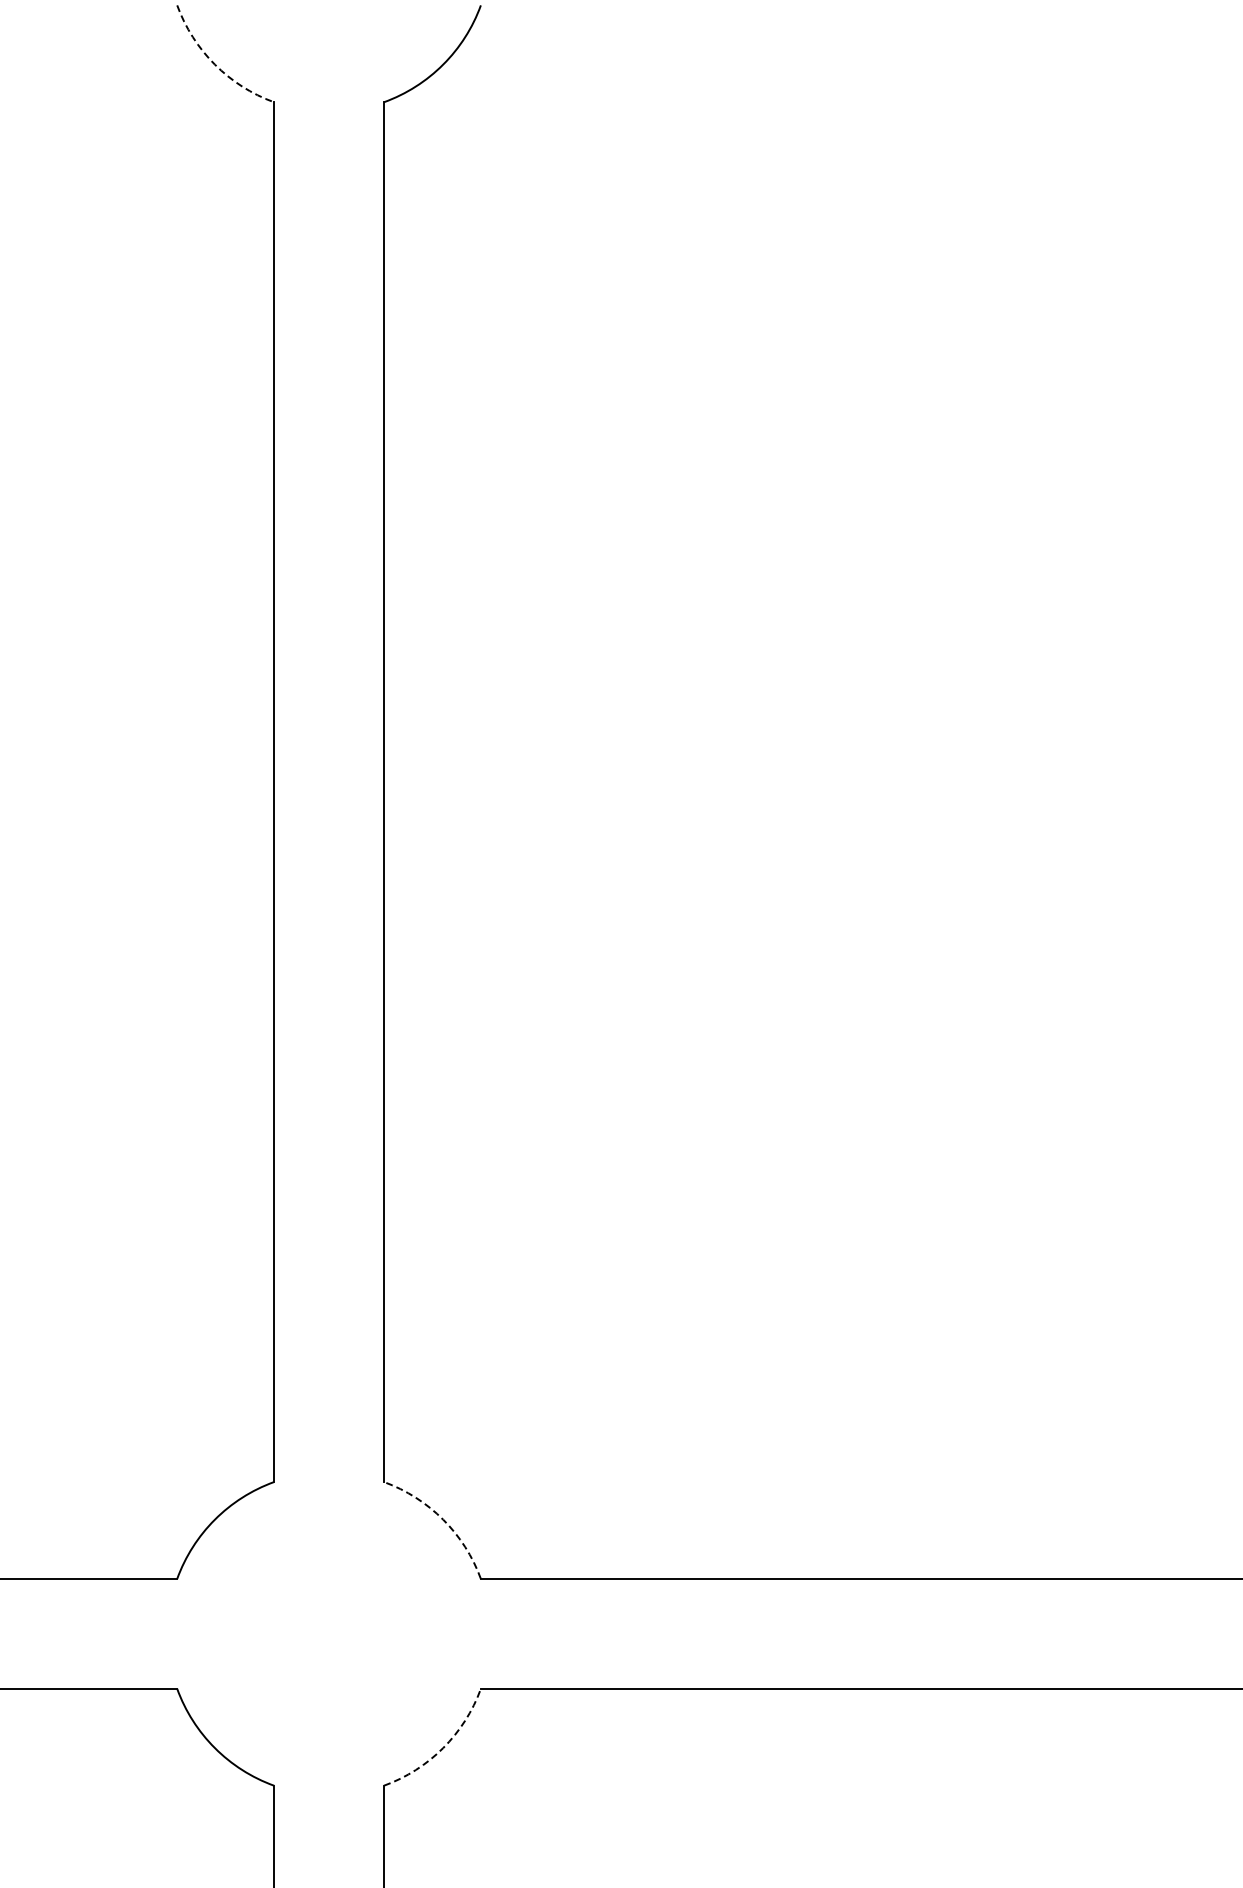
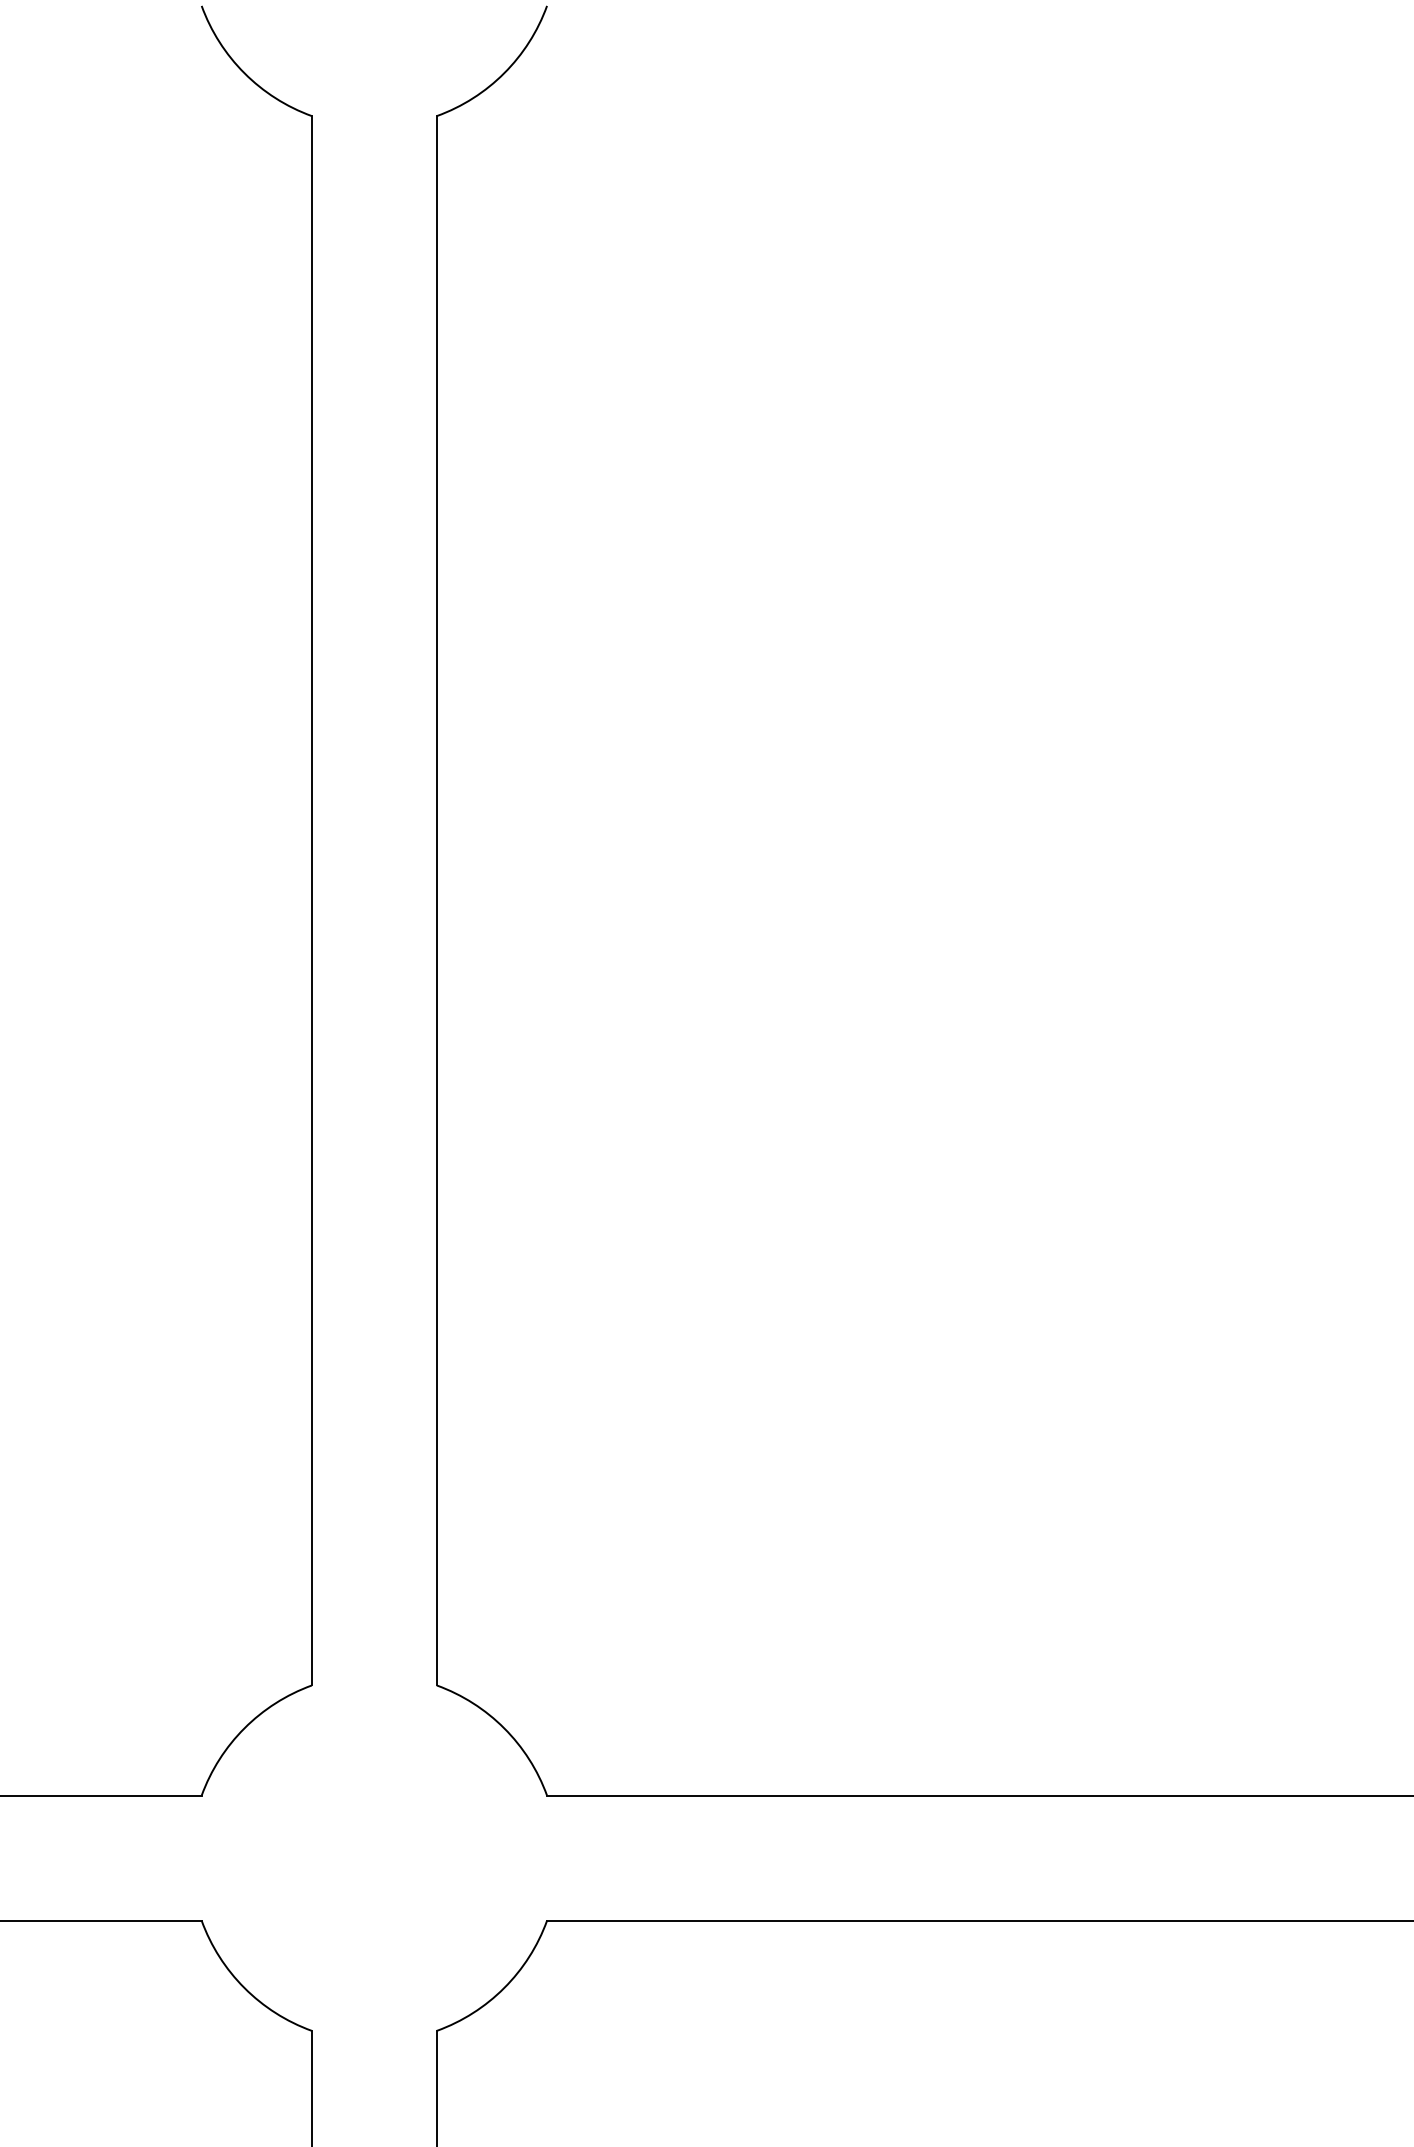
arc: (214, 64) -> (244, 73), dashed -> solid
arc: (443, 1519) -> (504, 1728), dashed -> solid
arc: (443, 1748) -> (504, 1988), dashed -> solid

